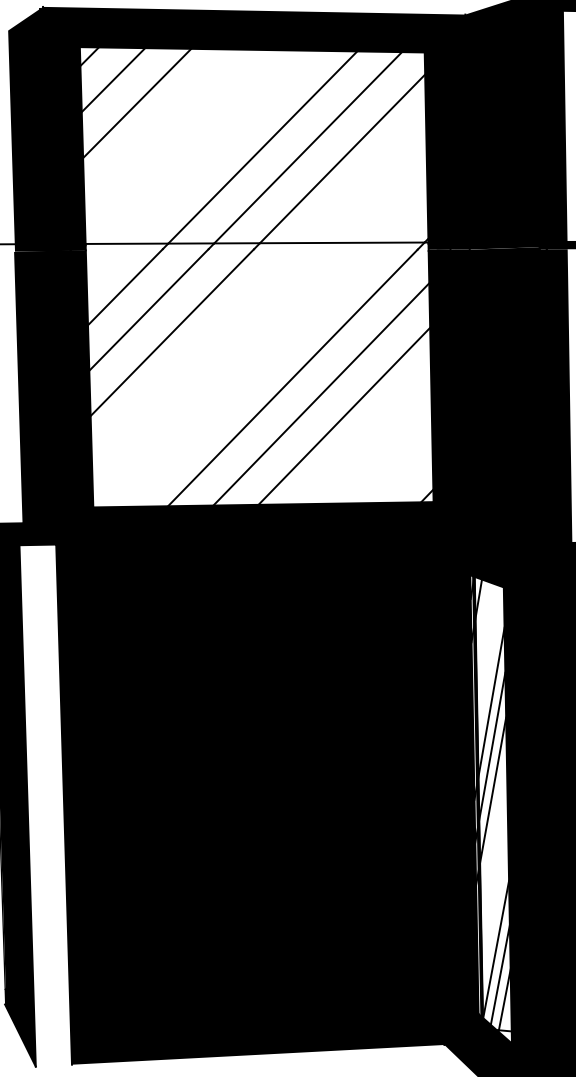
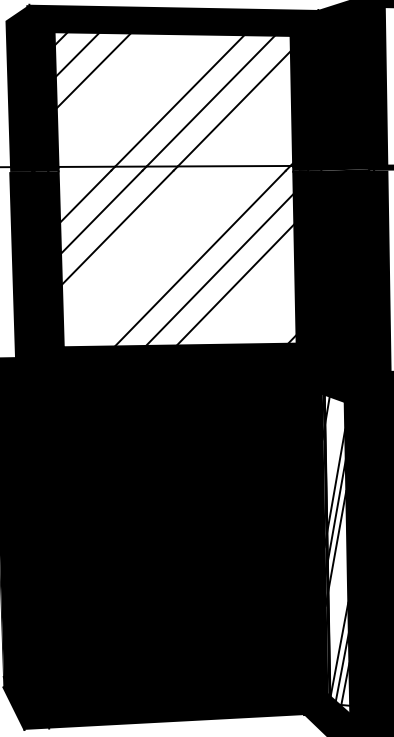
fill: (46, 804) -> (31, 550), added

